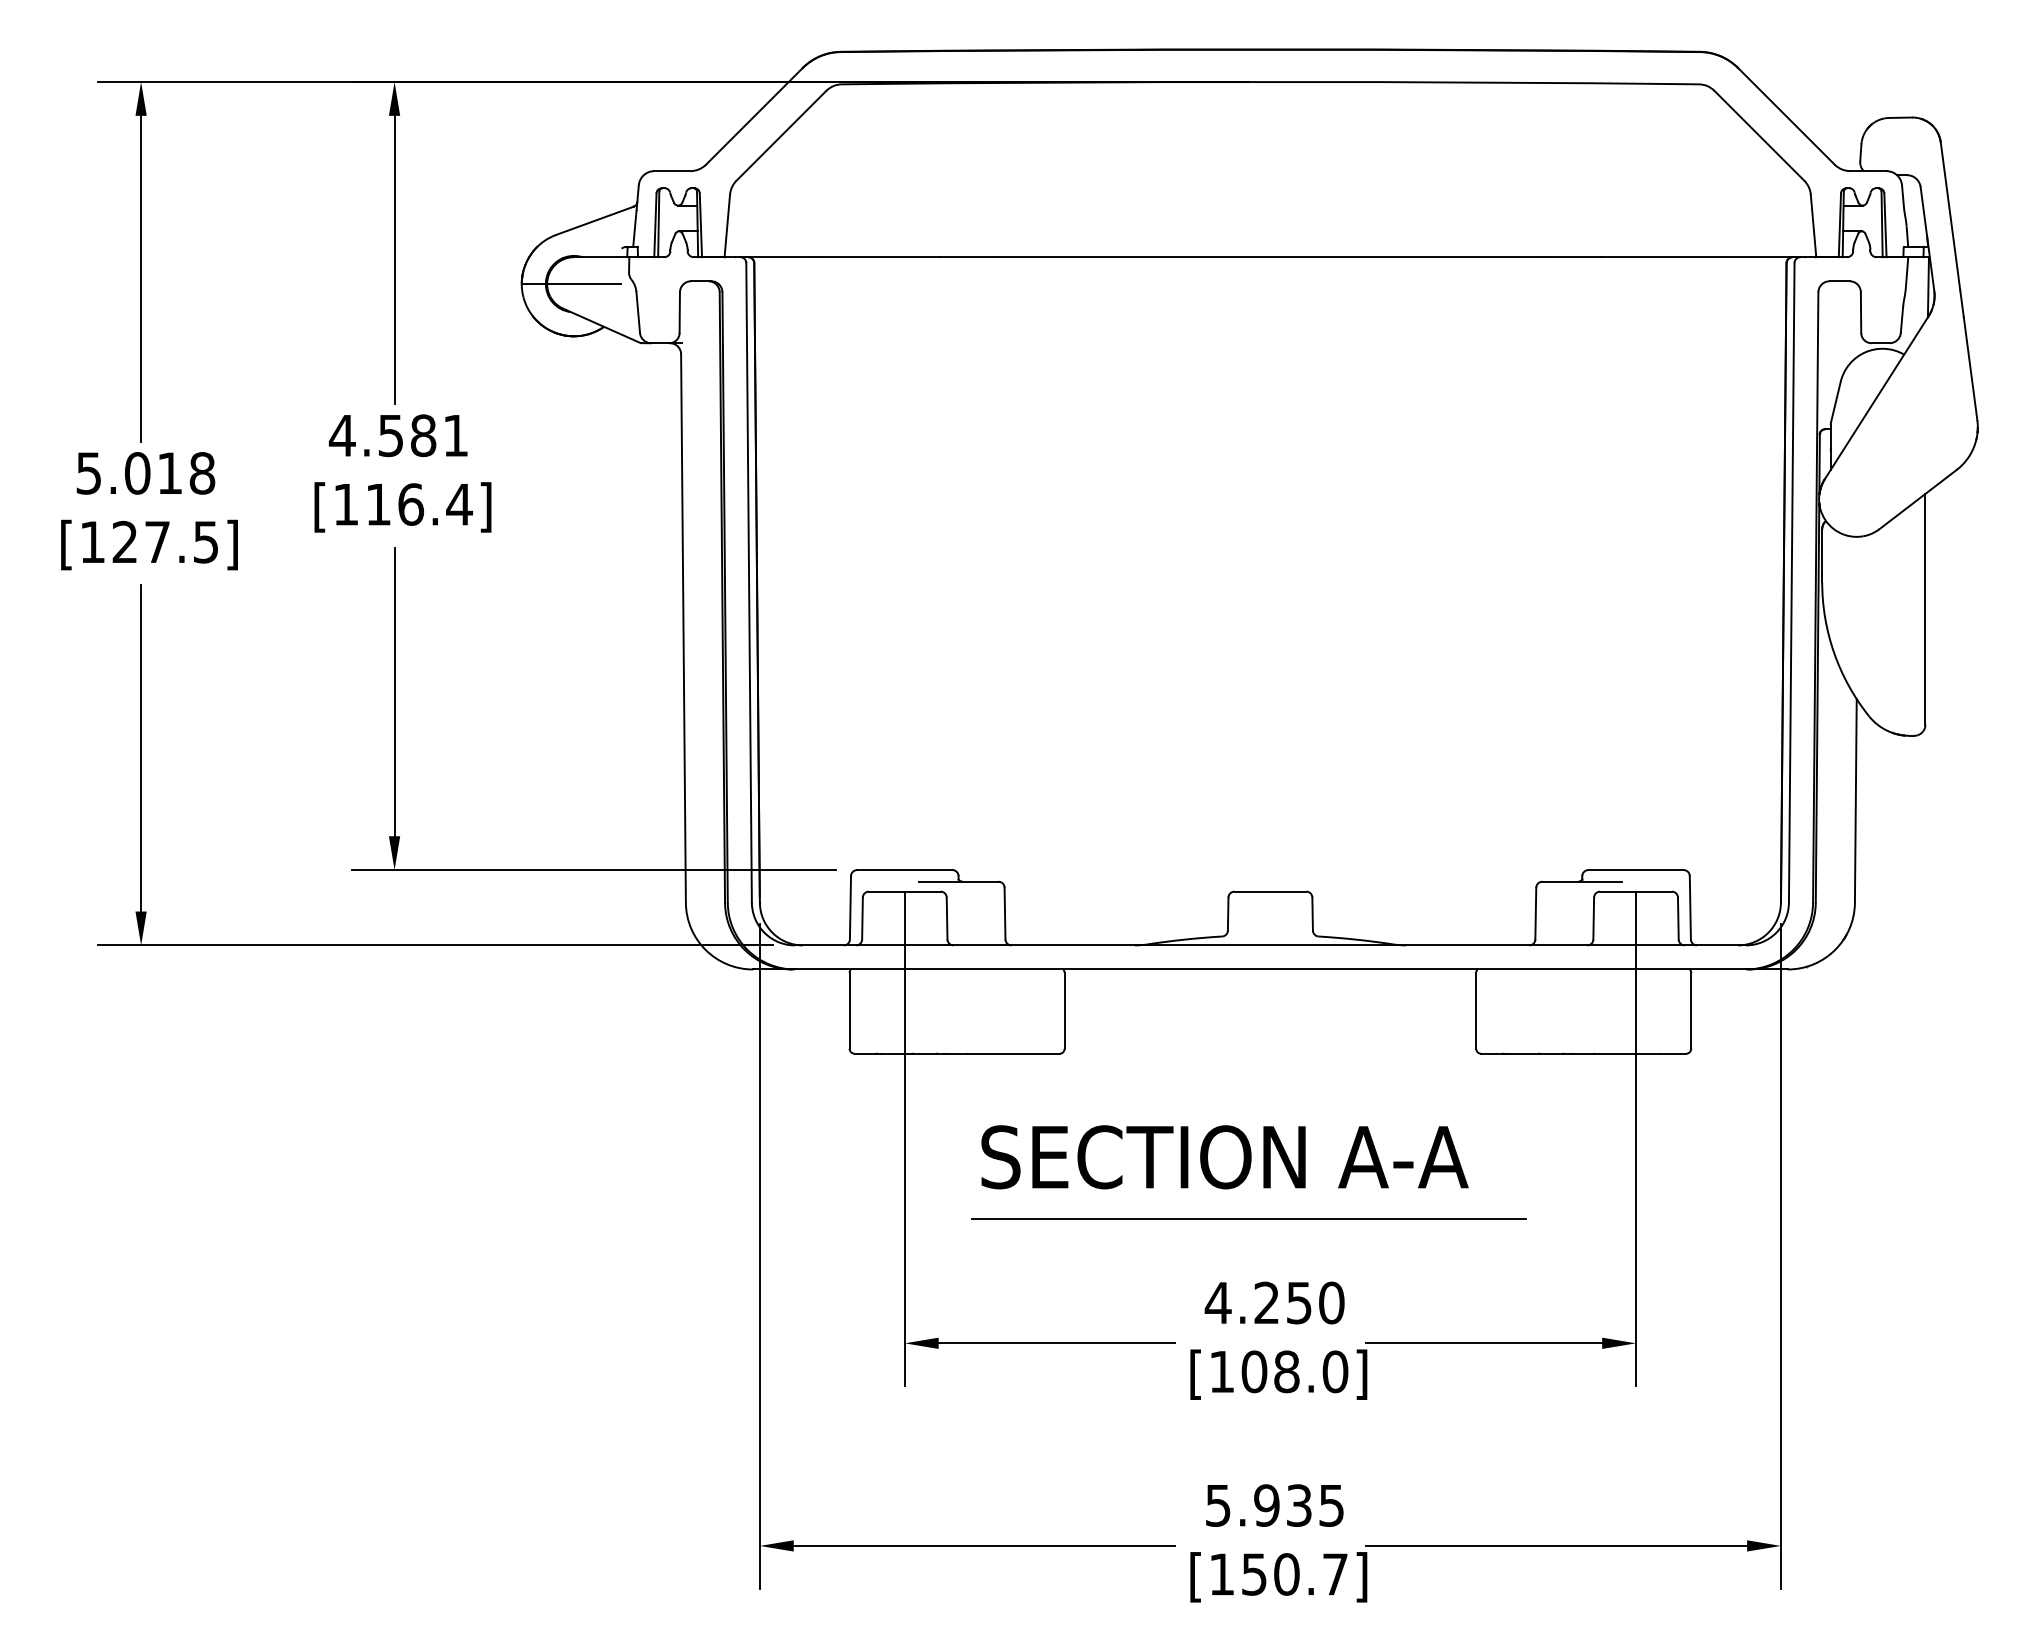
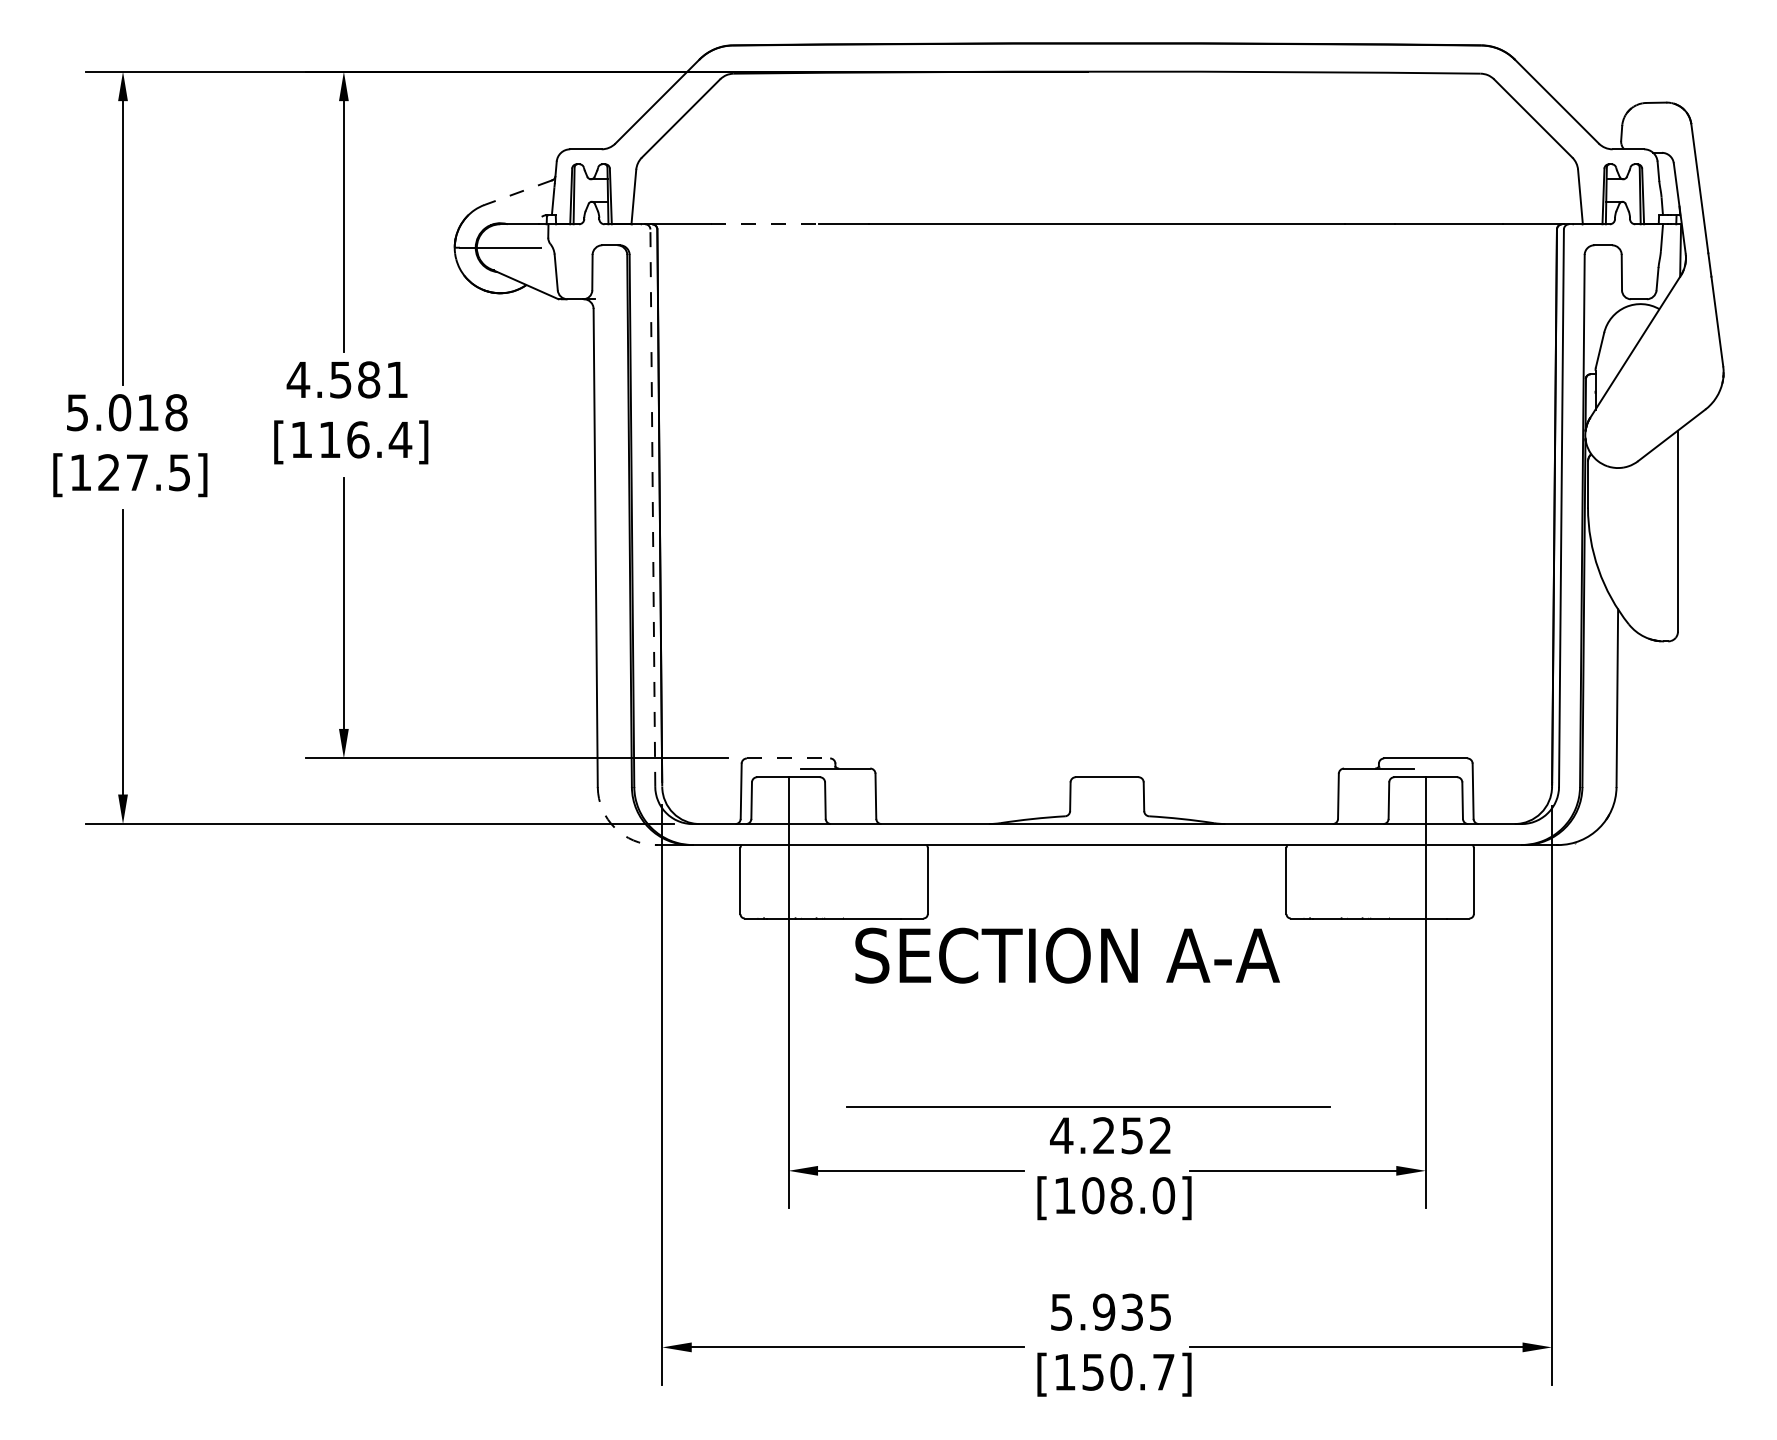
line: (594, 220) -> (518, 192), solid -> dashed
line: (878, 257) -> (765, 224), solid -> dashed
line: (748, 583) -> (652, 508), solid -> dashed
line: (904, 870) -> (788, 758), solid -> dashed
arc: (706, 950) -> (615, 828), solid -> dashed
text: (1224, 1157) -> (1067, 955), moved
line: (1249, 1217) -> (1088, 1106), moved
text: (1331, 1302) -> (1160, 1135), 4.250 -> 4.252

